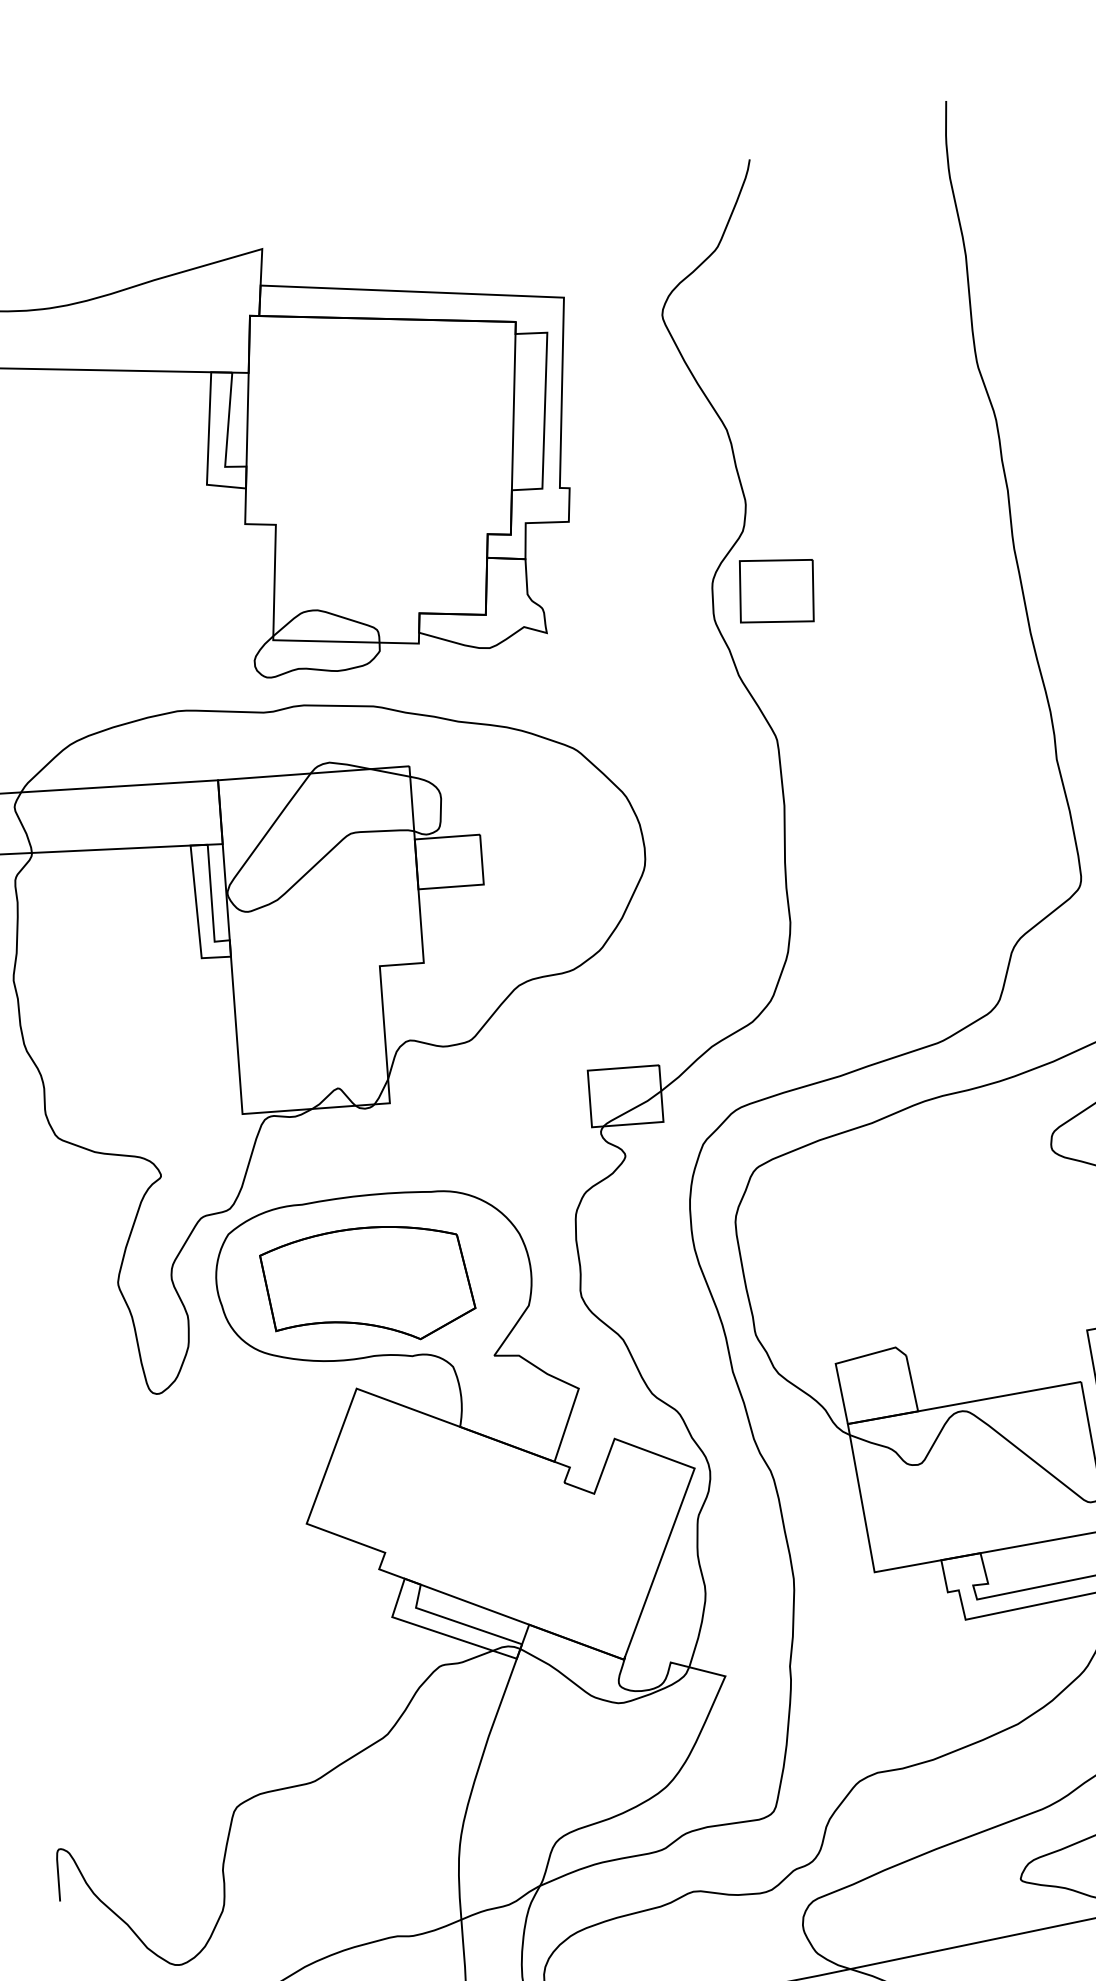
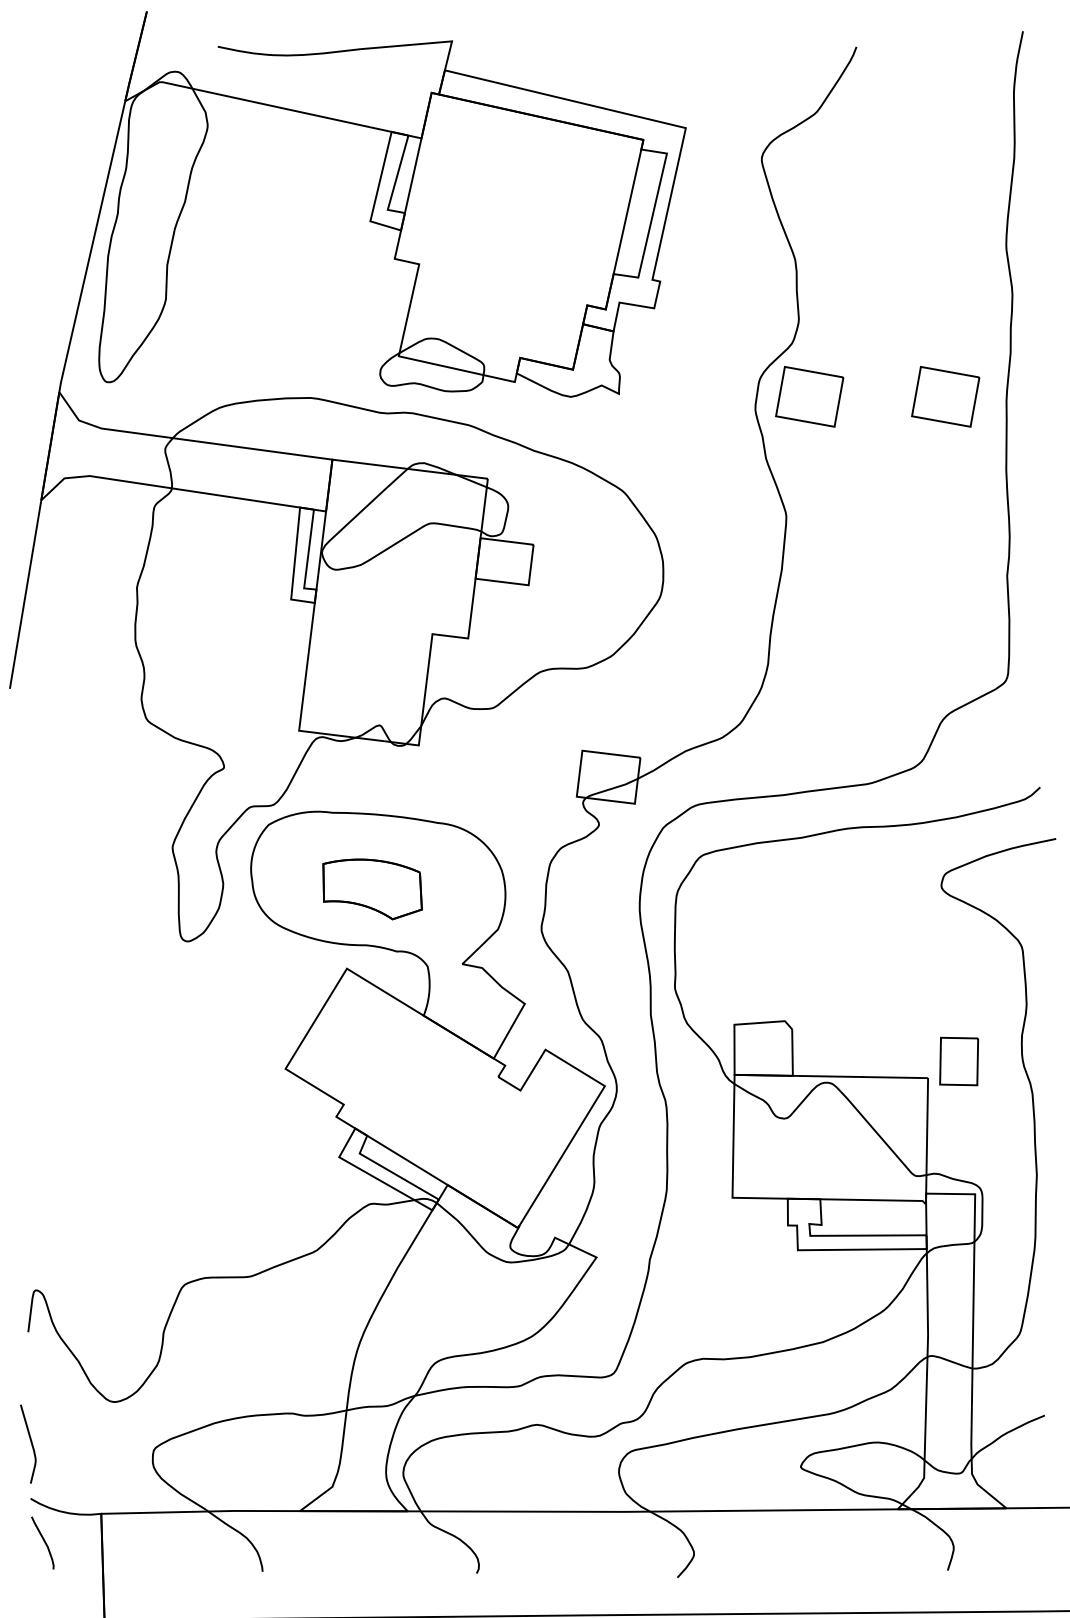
part: (939, 558) -> (945, 396), added
part: (368, 1287) -> (372, 889), size x0.6

